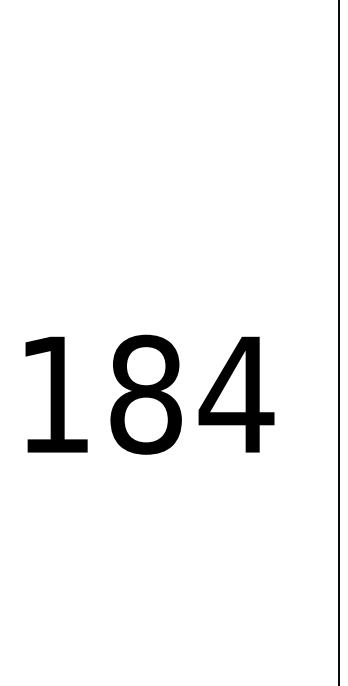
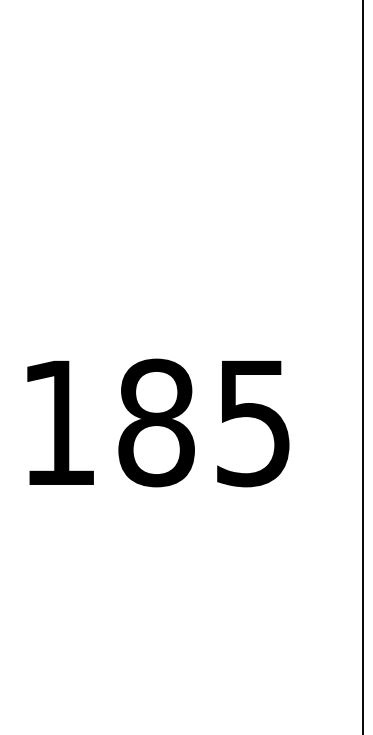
text: (236, 395) -> (253, 423), 184 -> 185

